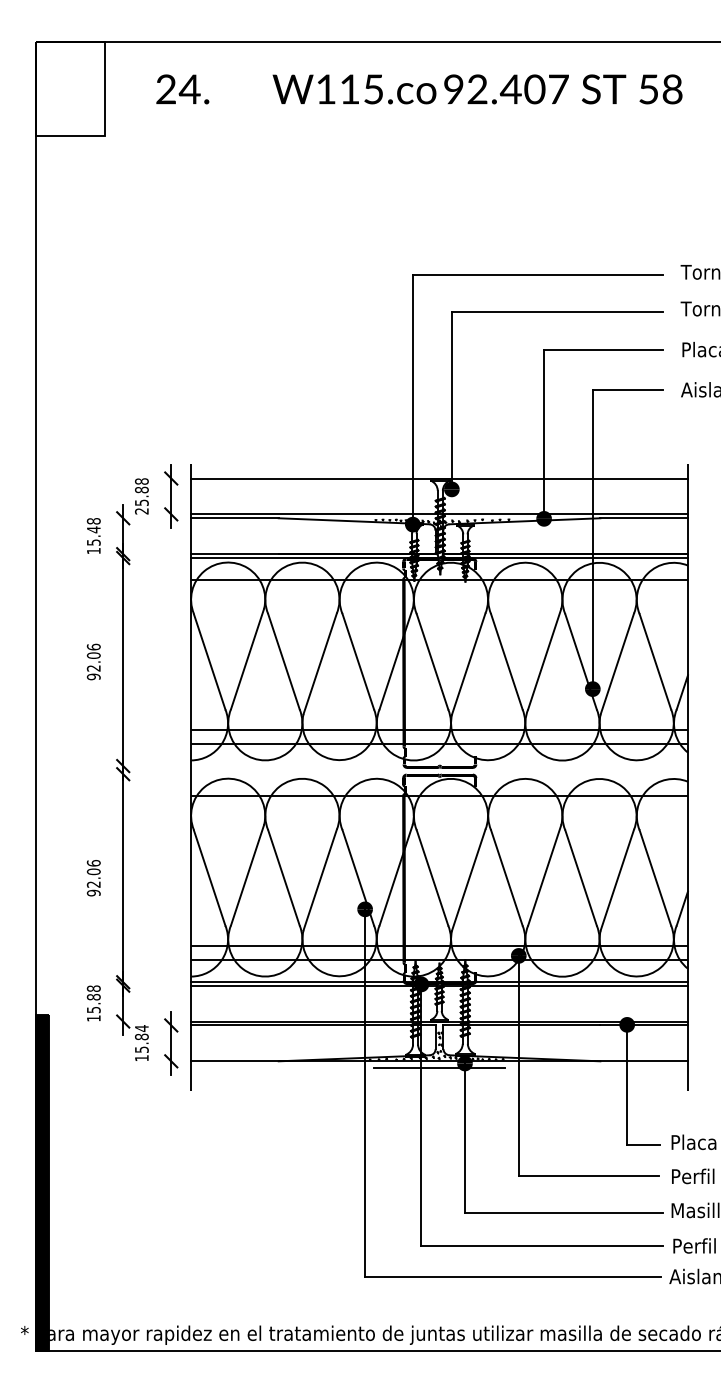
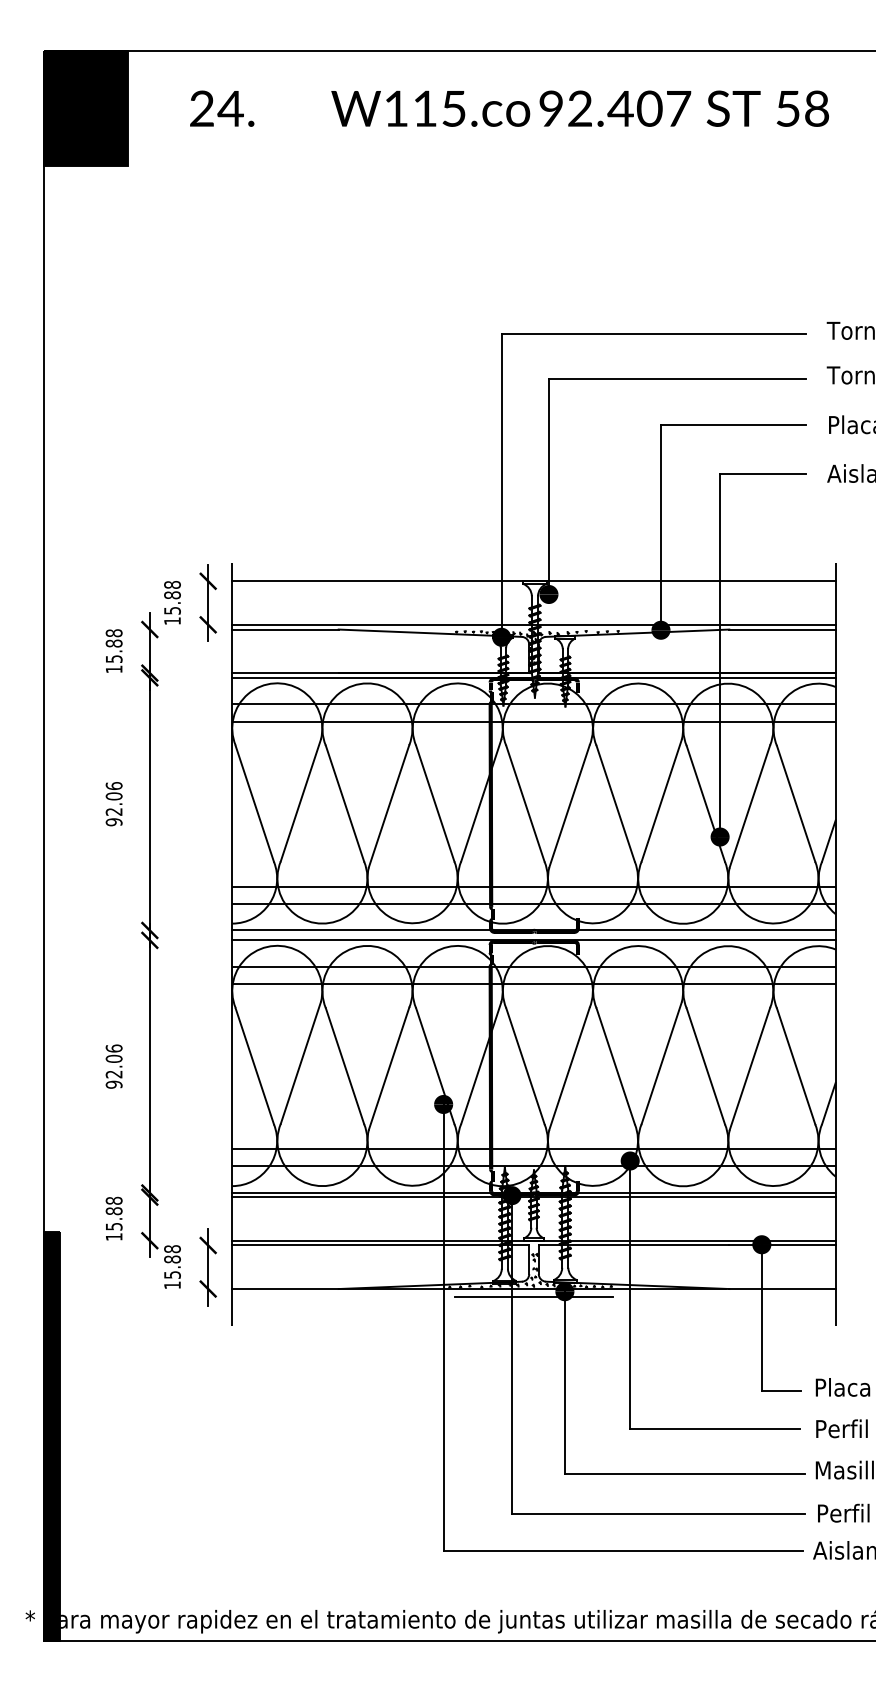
fill: (70, 88) -> (85, 107), added
text: (141, 511) -> (172, 621), 25.88 -> 15.88
text: (93, 529) -> (113, 643), 15.48 -> 15.88
line: (439, 594) -> (533, 722), added
line: (439, 766) -> (533, 931), added
line: (439, 774) -> (533, 940), added
line: (439, 810) -> (533, 984), added
text: (141, 1028) -> (172, 1249), 15.84 -> 15.88

